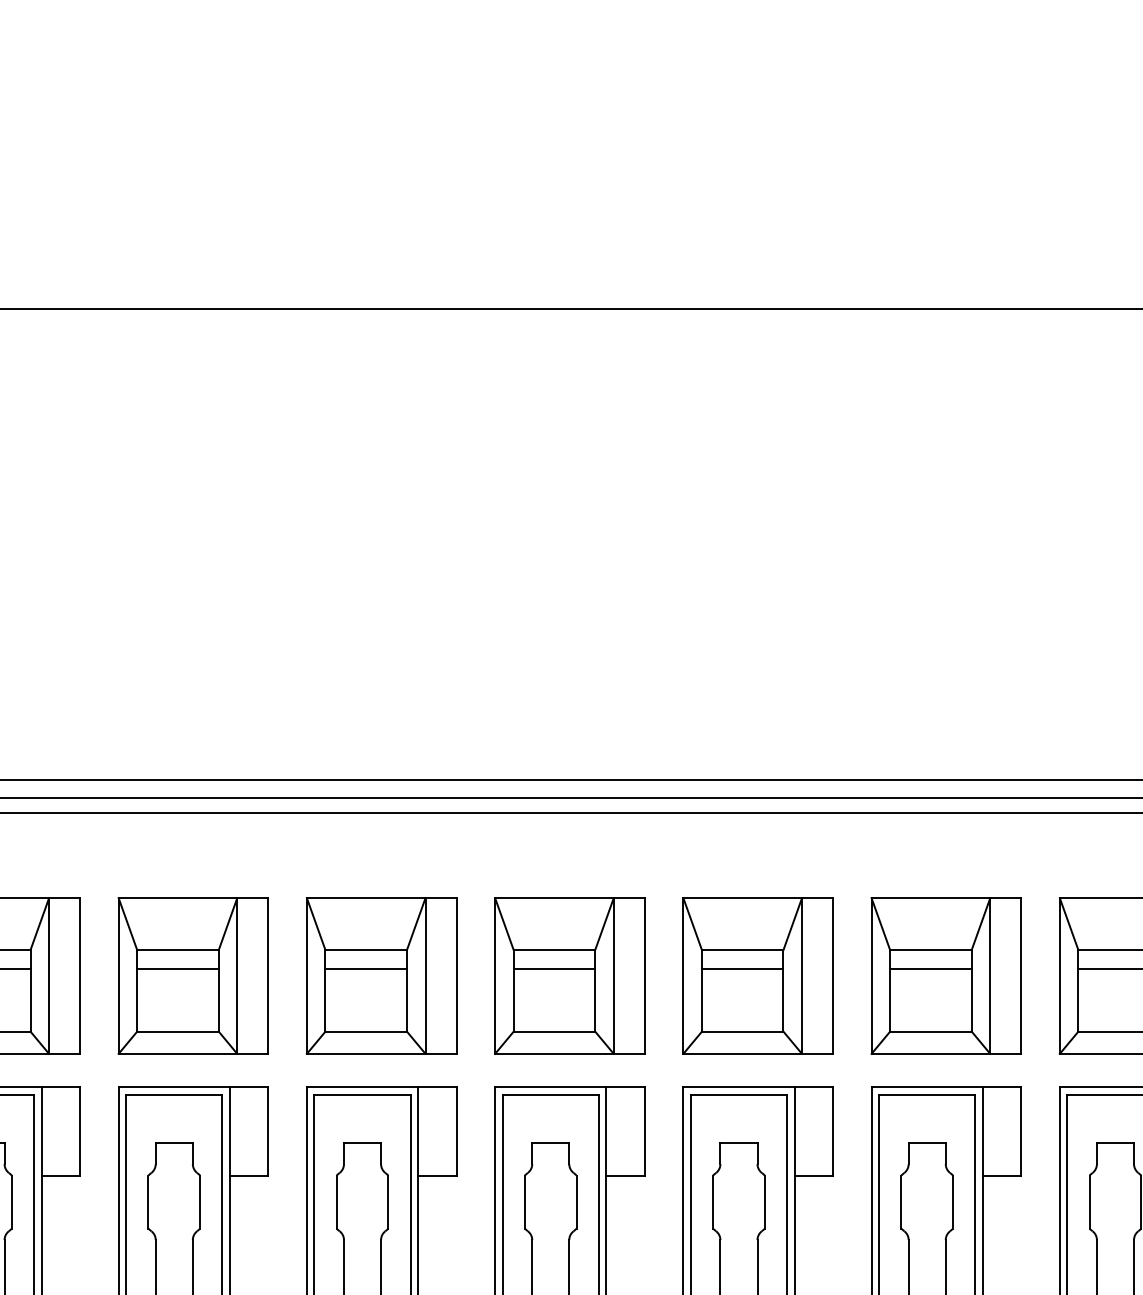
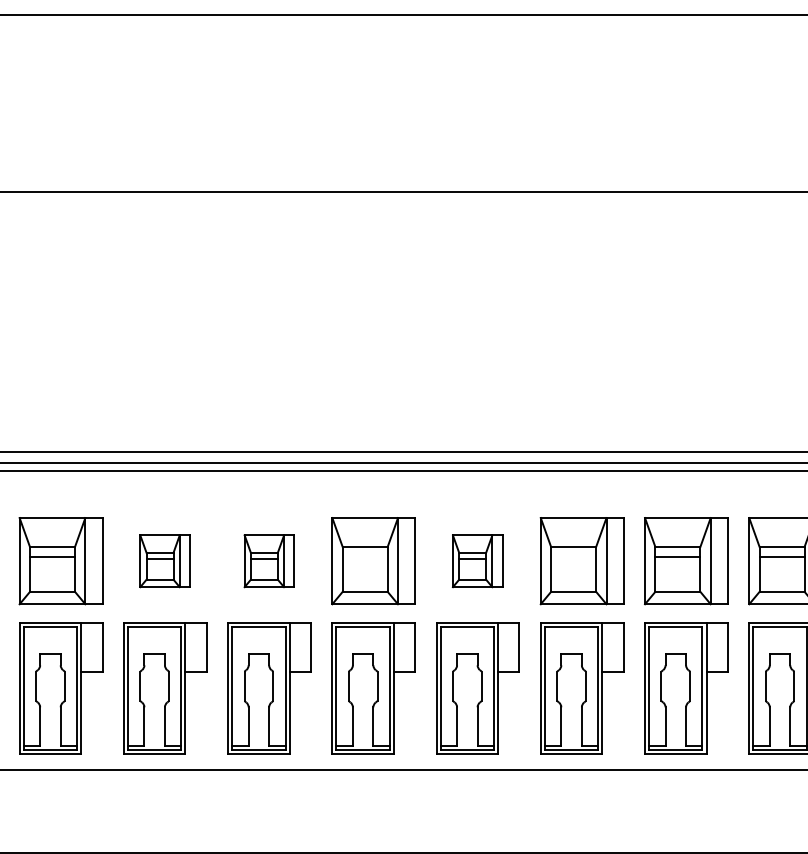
line: (553, 969) -> (364, 557), removed
line: (930, 969) -> (573, 557), removed
part: (192, 976) -> (164, 561), size x0.6
part: (381, 976) -> (269, 561), size x0.6
part: (757, 976) -> (477, 561), size x0.6

